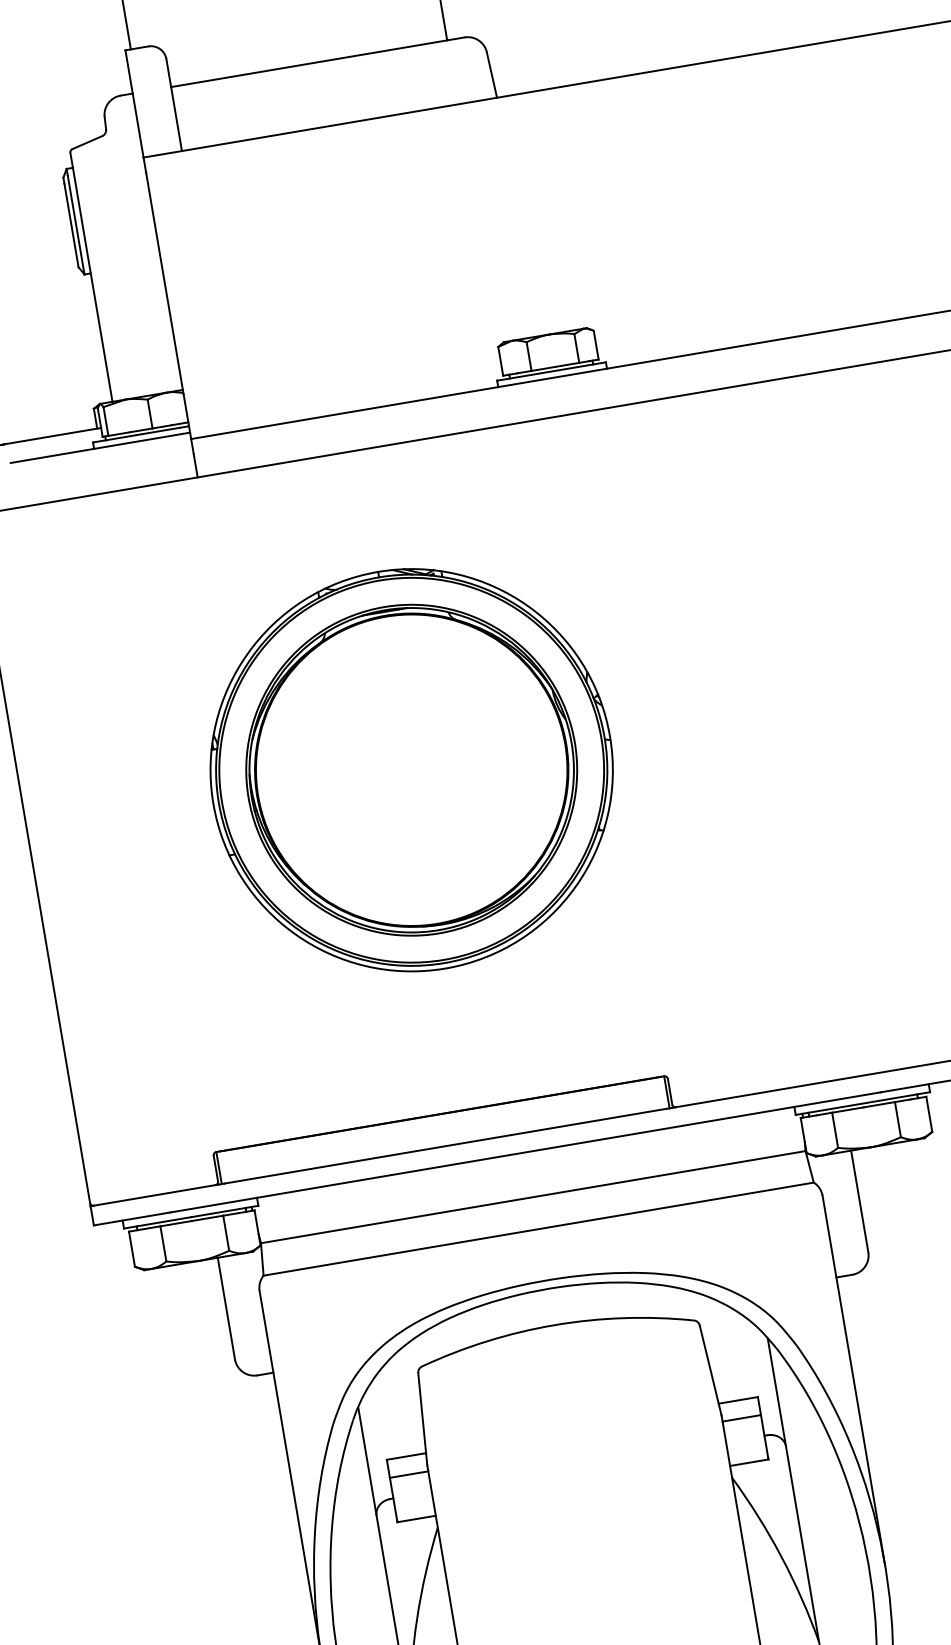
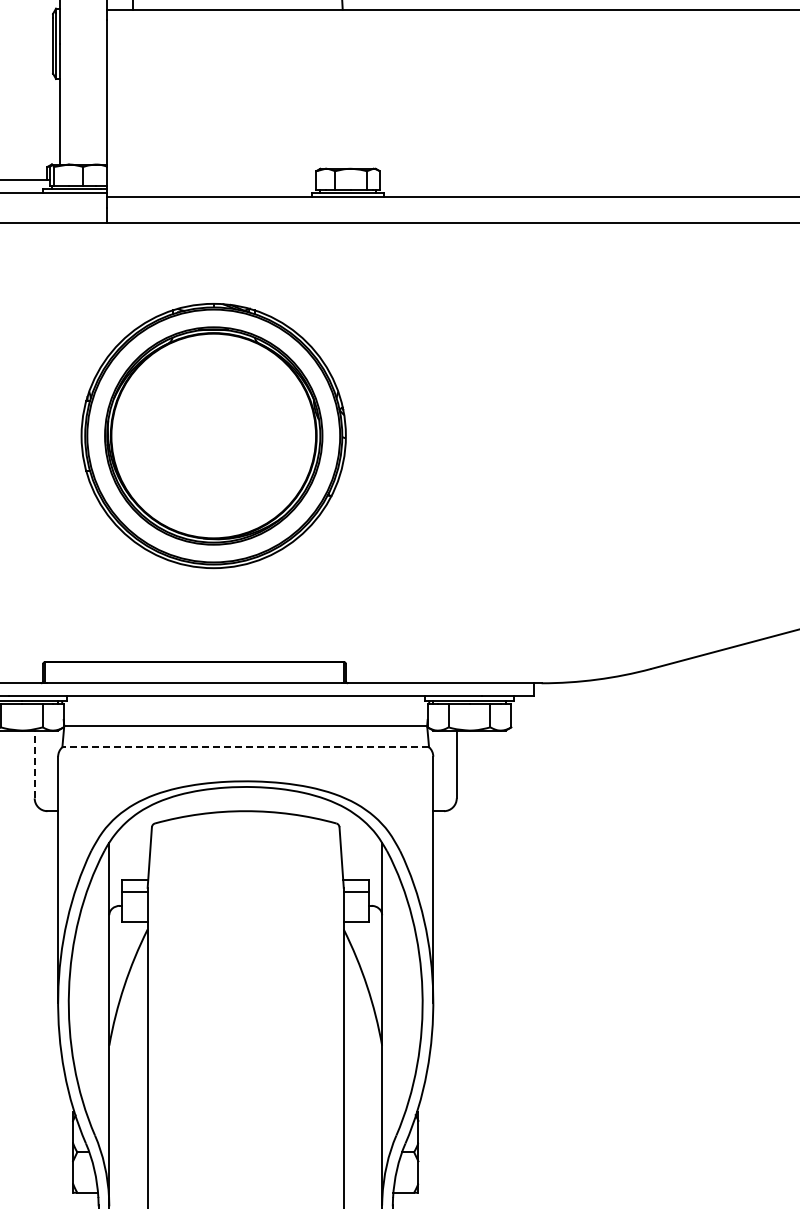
line: (538, 1229) -> (245, 747), solid -> dashed
line: (226, 1308) -> (34, 764), solid -> dashed

